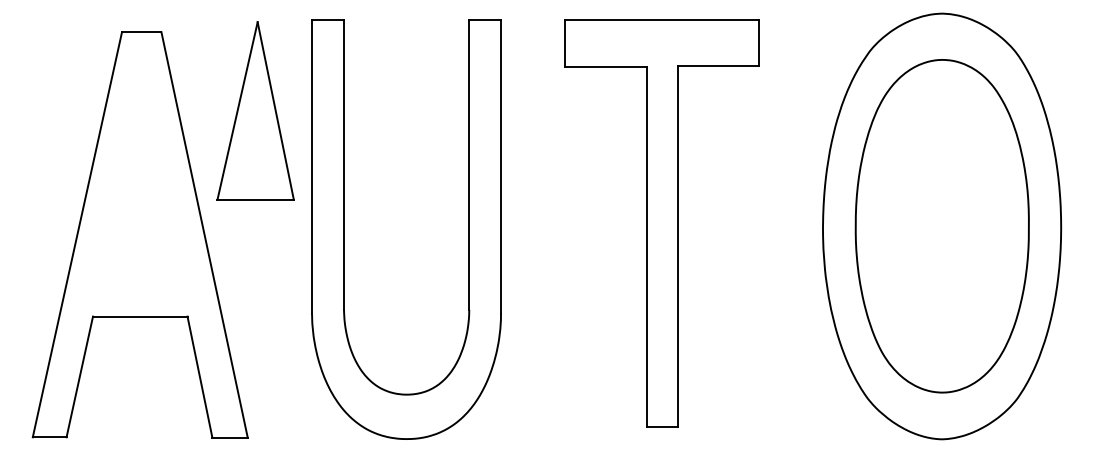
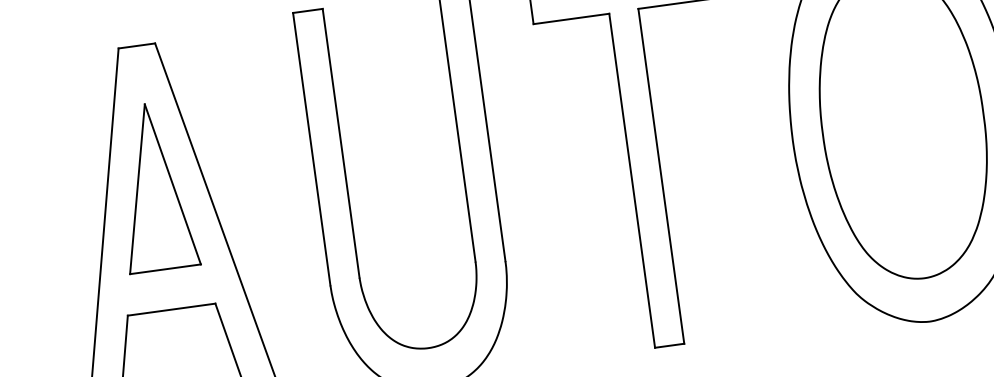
part: (255, 110) -> (154, 186), moved

